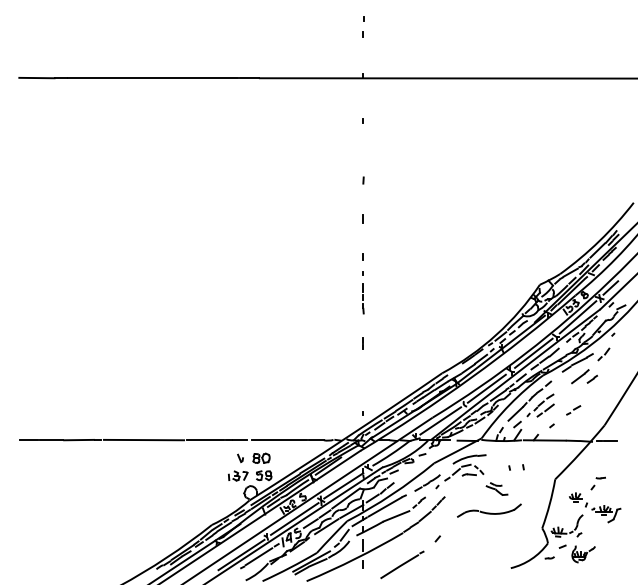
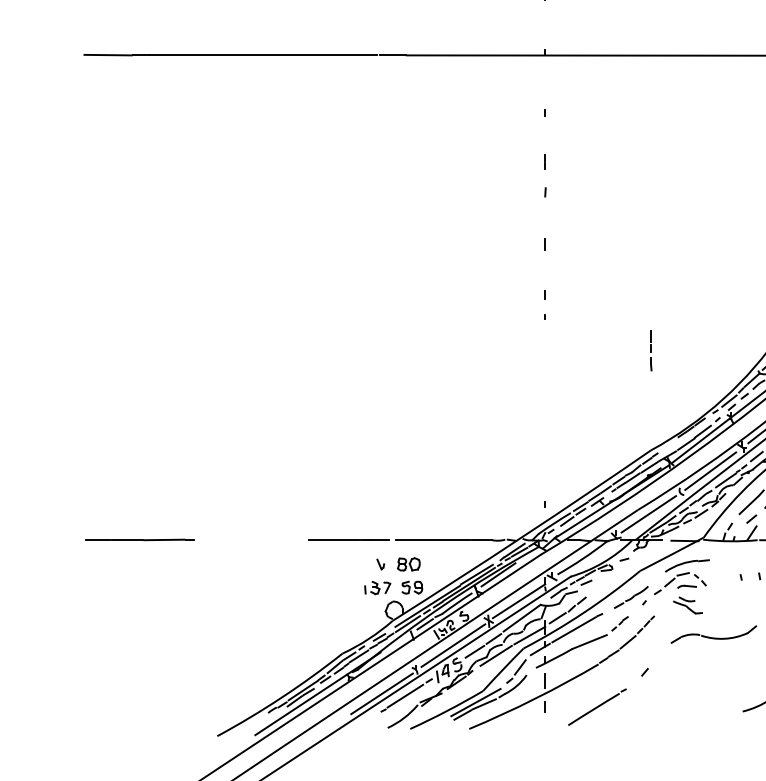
line: (363, 298) -> (651, 350), moved
line: (362, 343) -> (544, 161), moved
line: (143, 439) -> (250, 539), removed
part: (496, 488) -> (687, 604), moved

